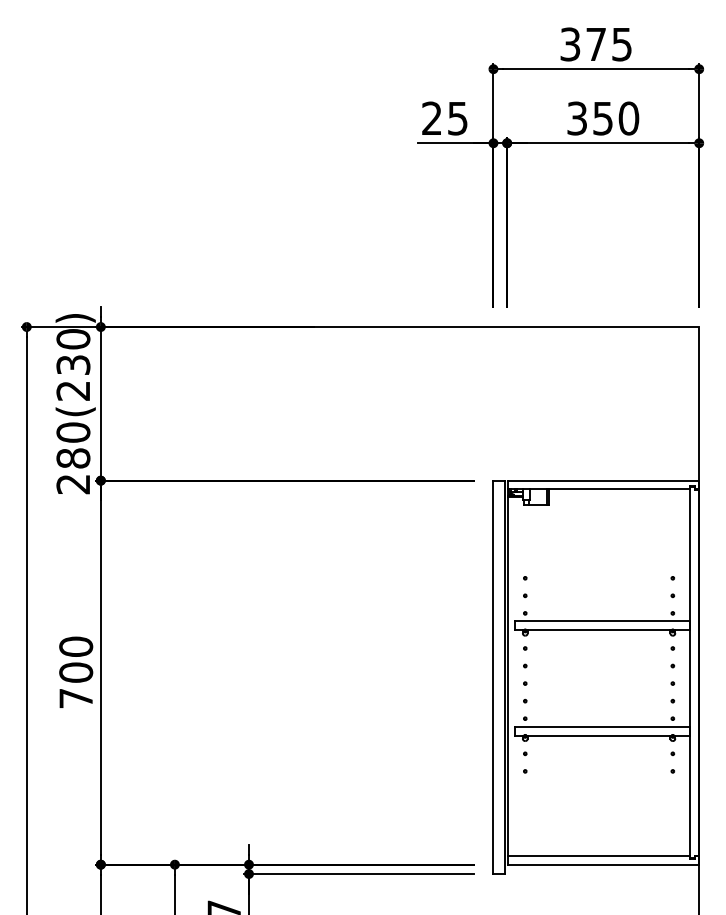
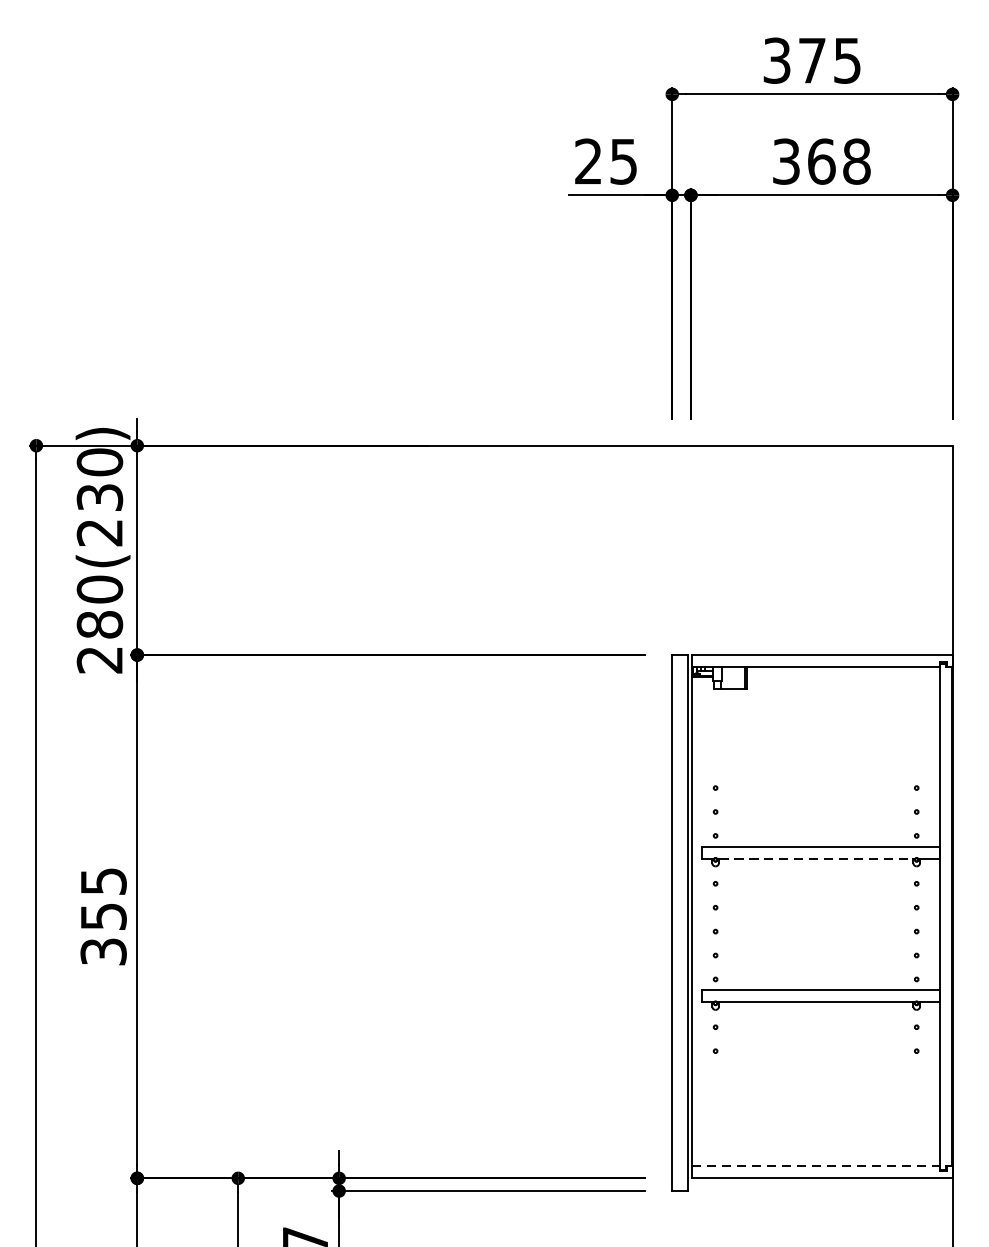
text: (616, 118) -> (839, 161), 350 -> 368
line: (599, 630) -> (816, 859), solid -> dashed
text: (76, 672) -> (104, 916), 700 -> 355
line: (599, 855) -> (816, 1165), solid -> dashed

